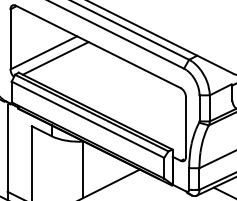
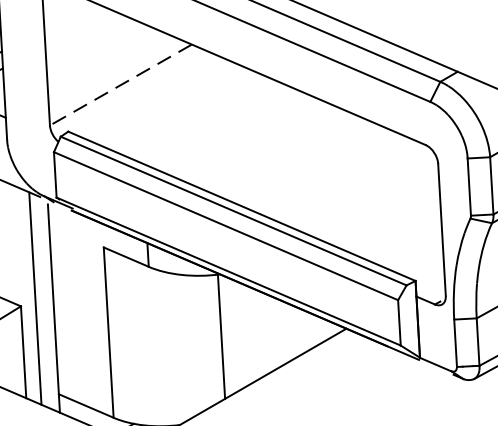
line: (43, 53) -> (120, 86), solid -> dashed
line: (55, 58) -> (147, 95), removed

